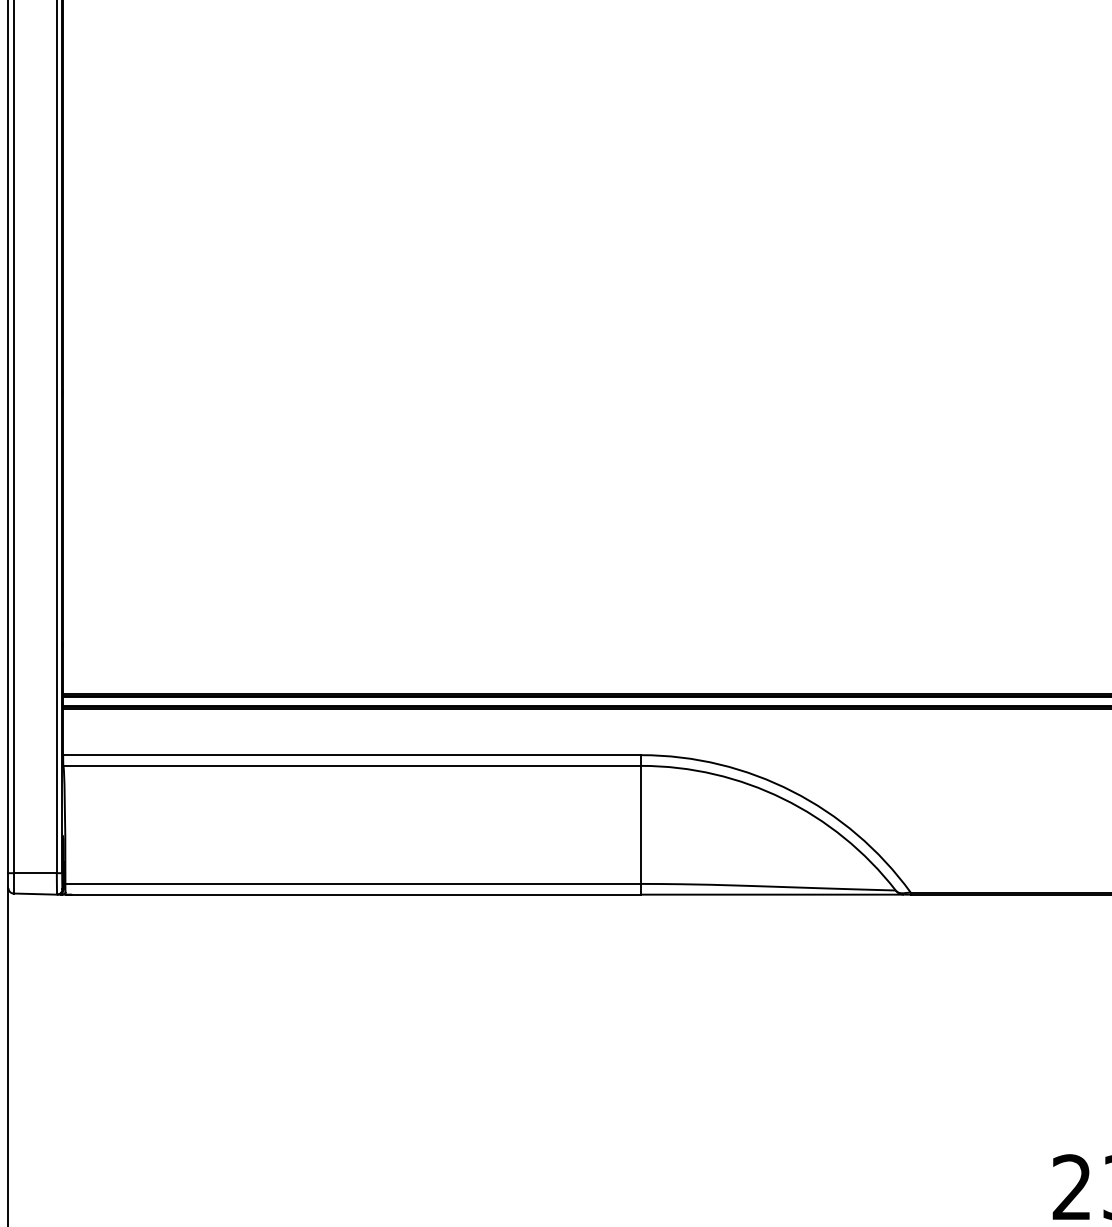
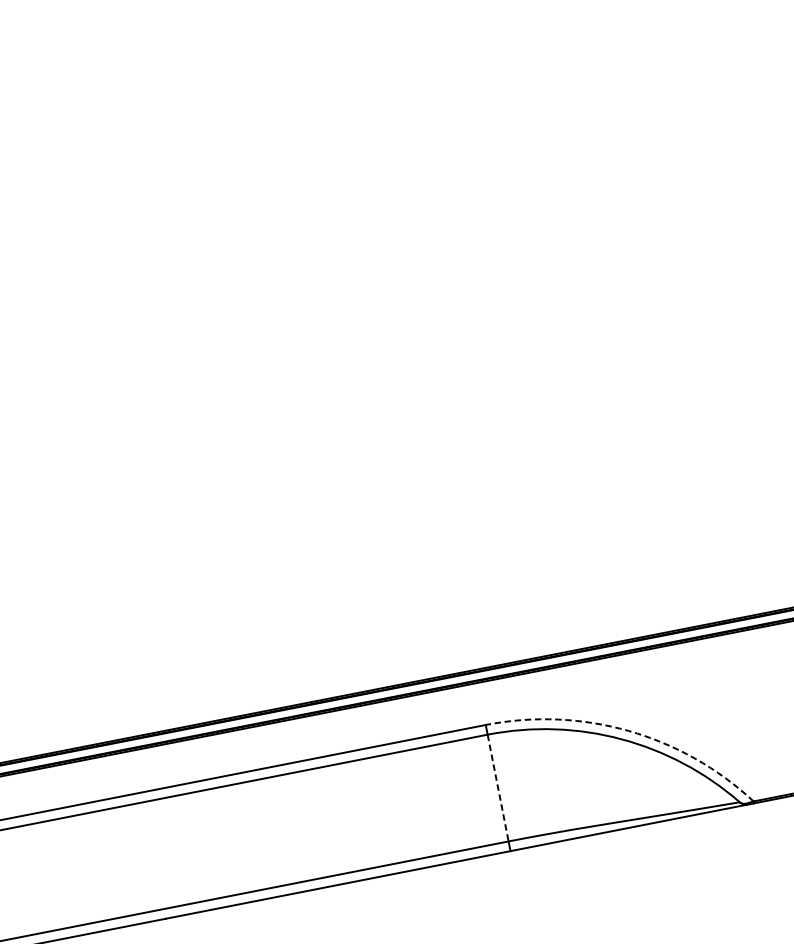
arc: (792, 791) -> (628, 731), solid -> dashed
line: (641, 825) -> (498, 788), solid -> dashed

